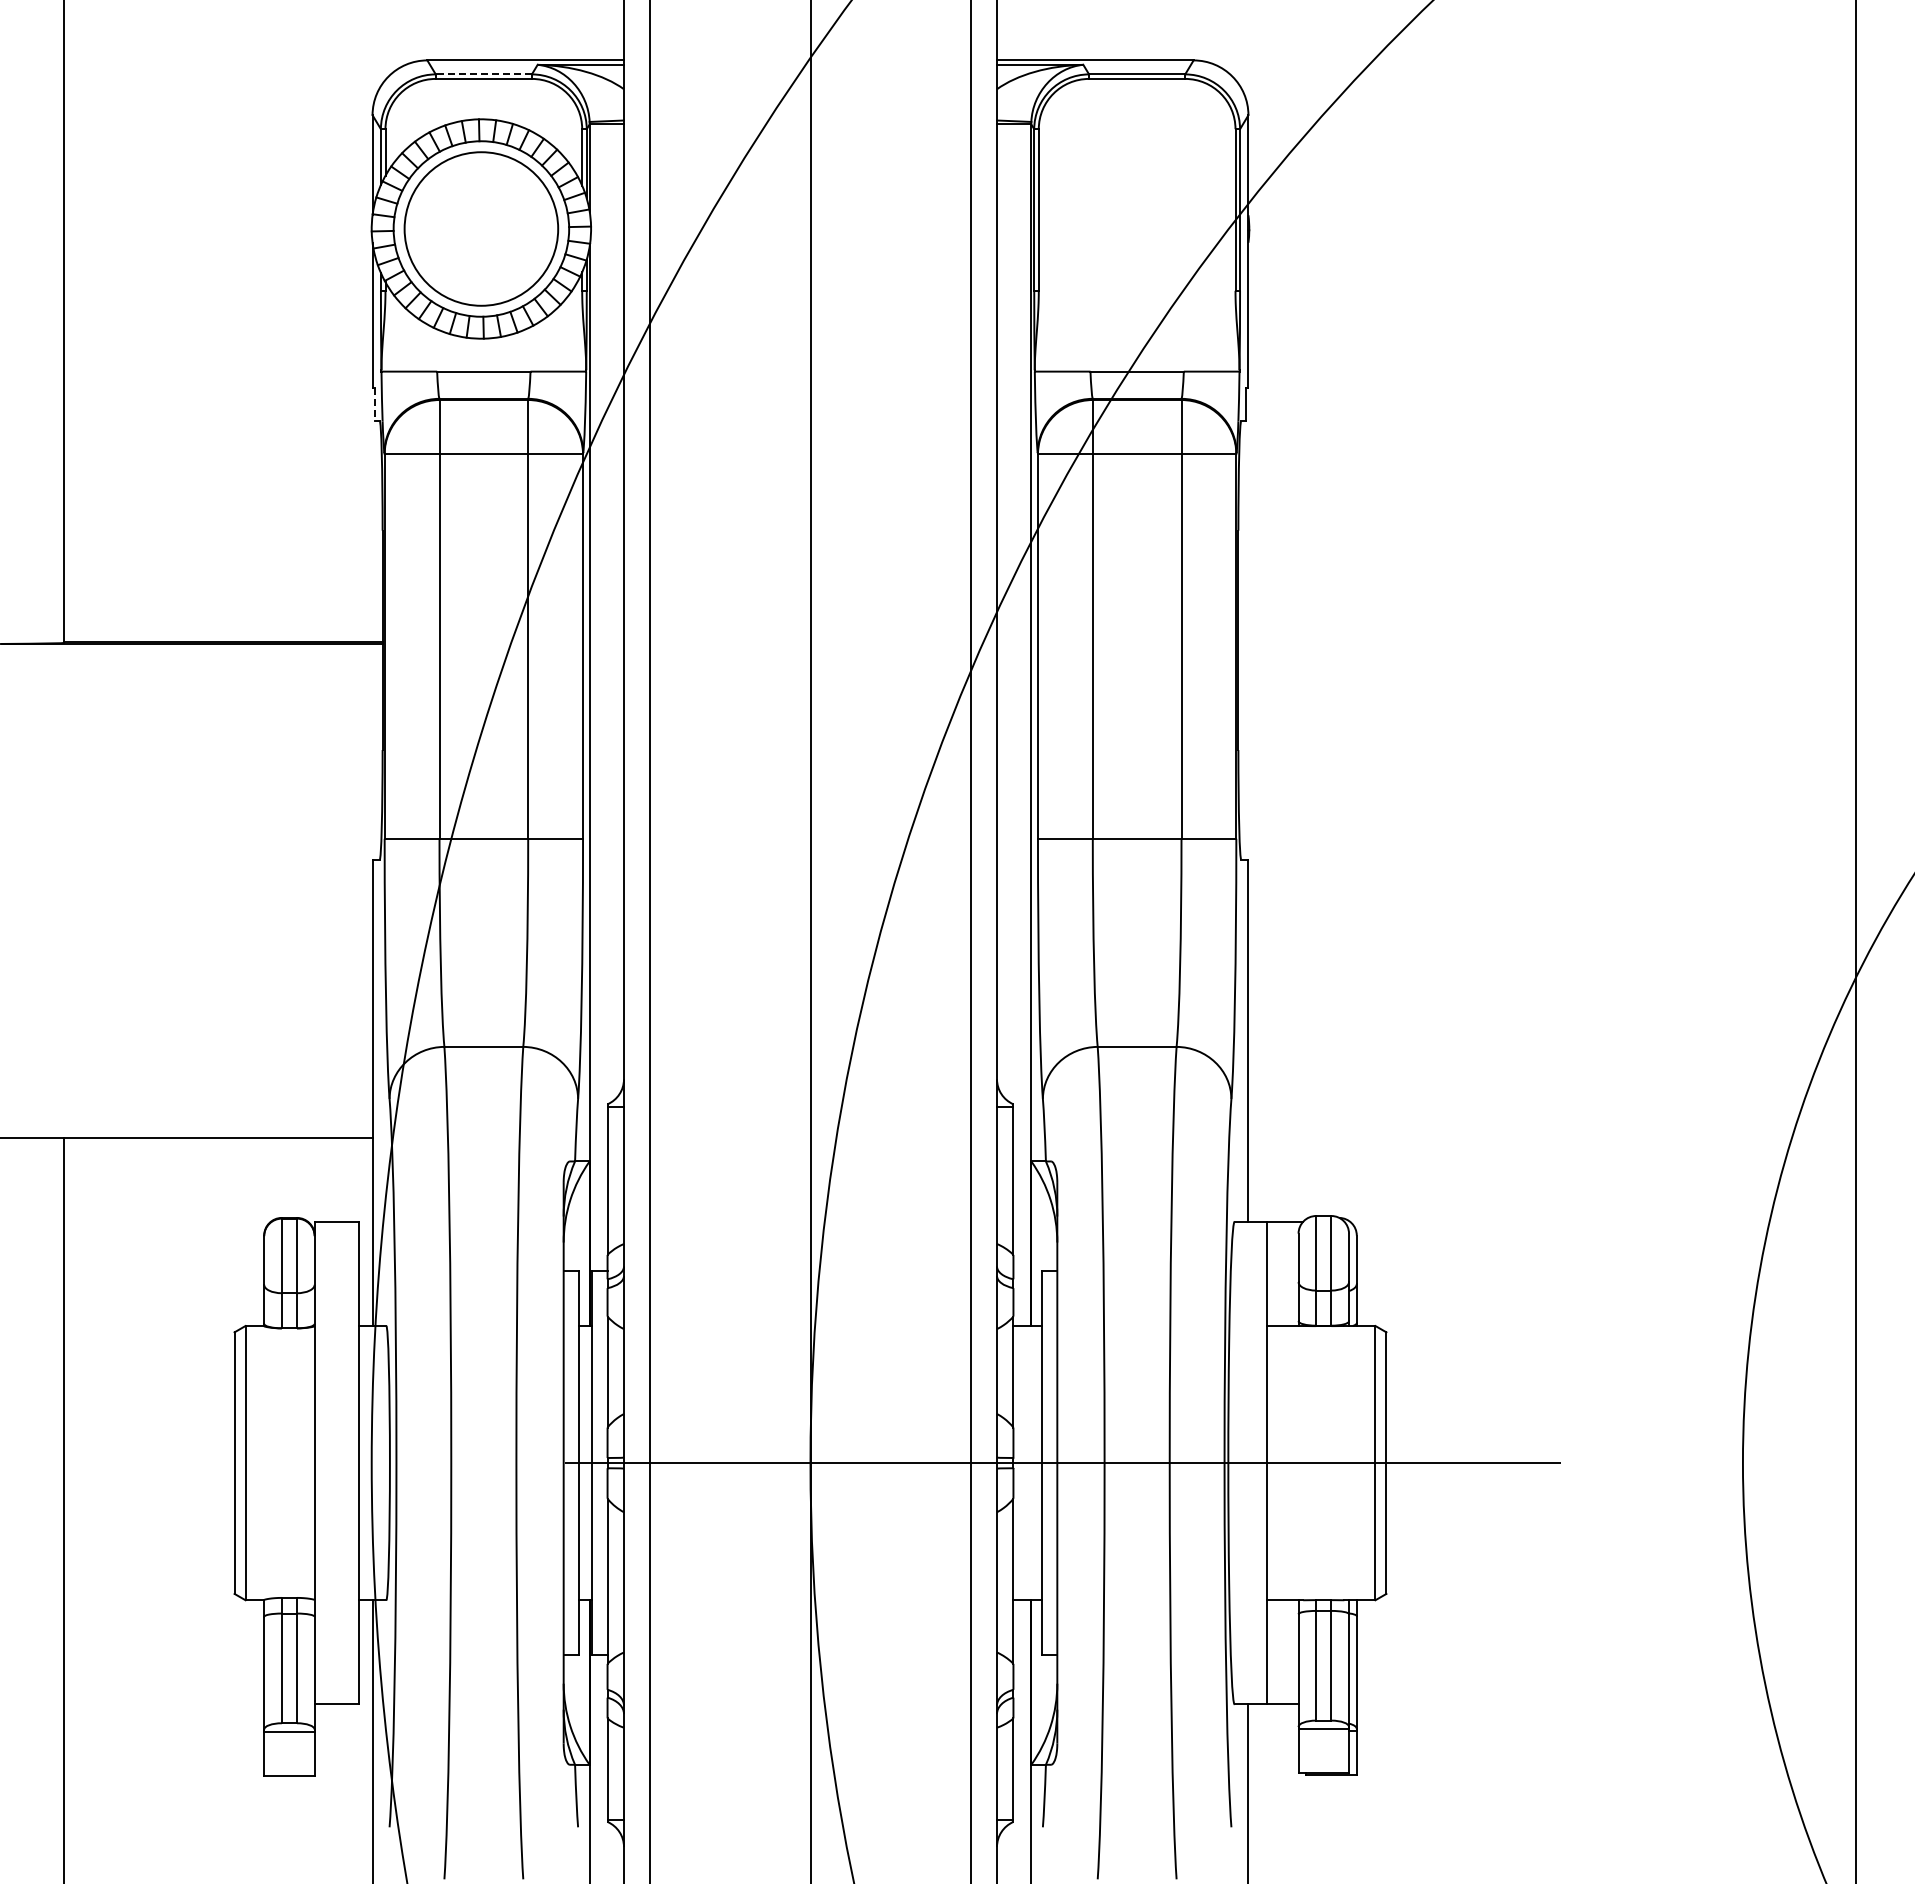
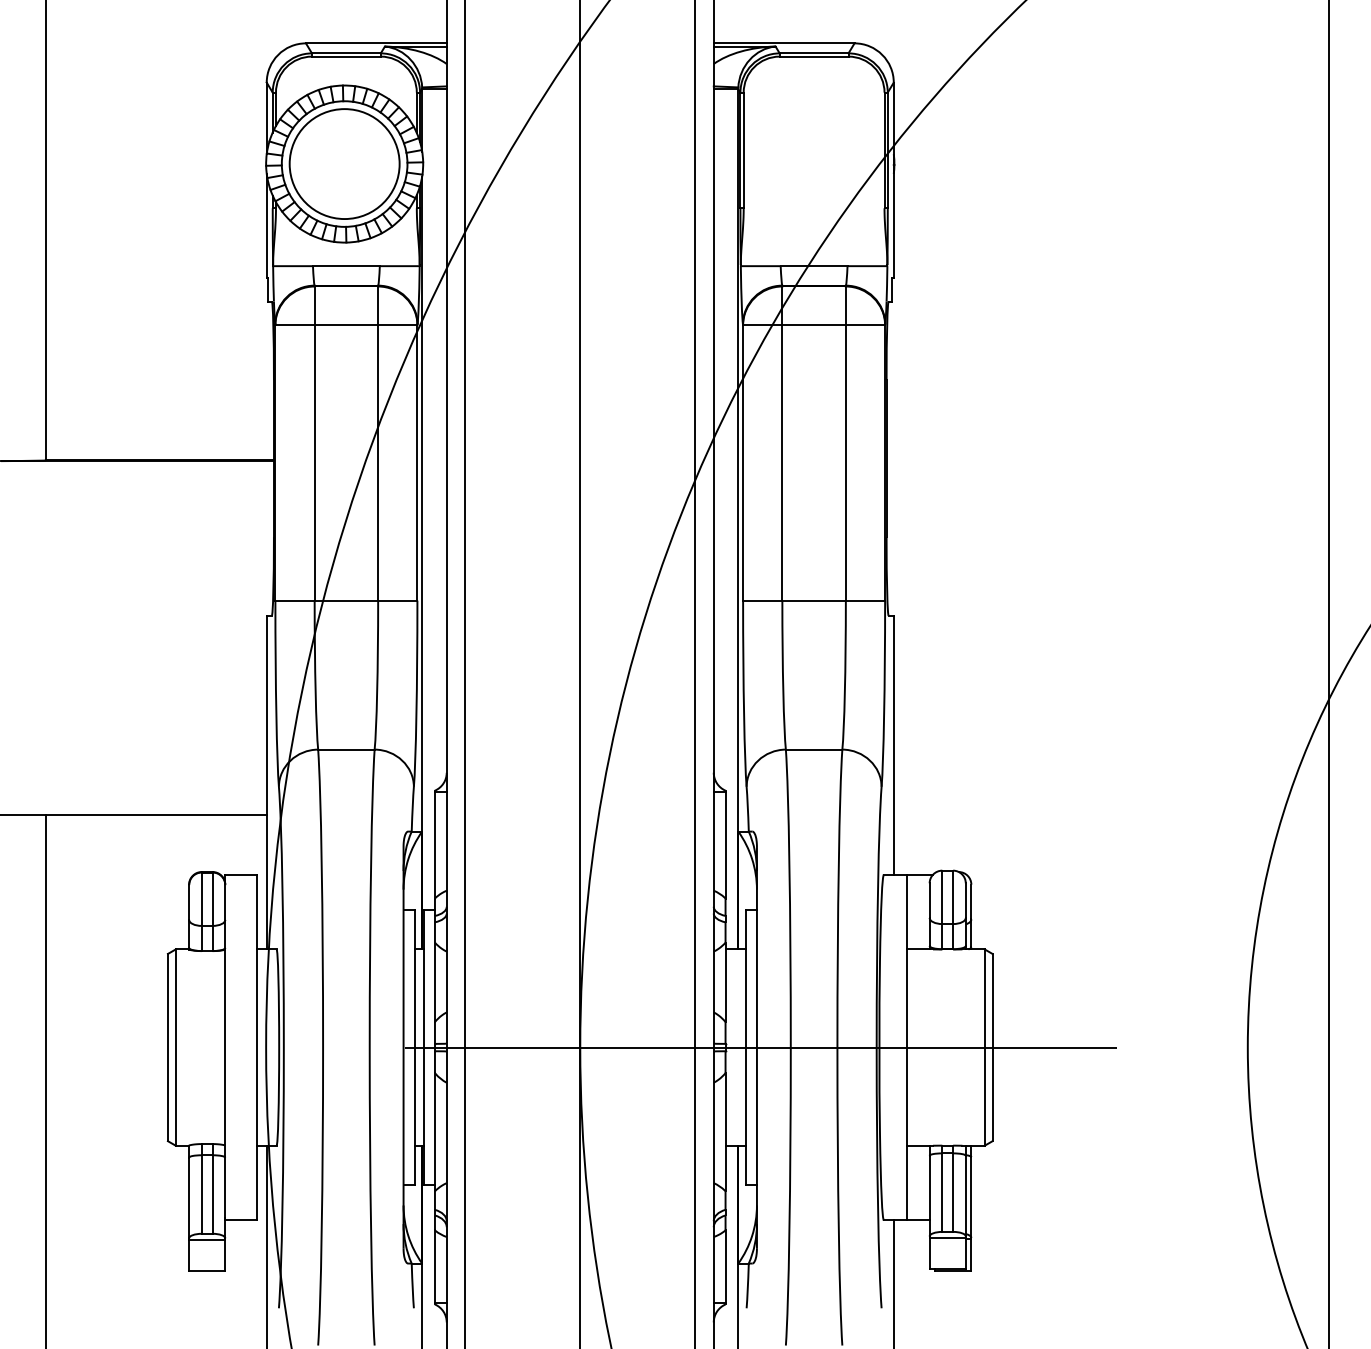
line: (483, 74) -> (346, 53), dashed -> solid
line: (374, 405) -> (268, 290), dashed -> solid

